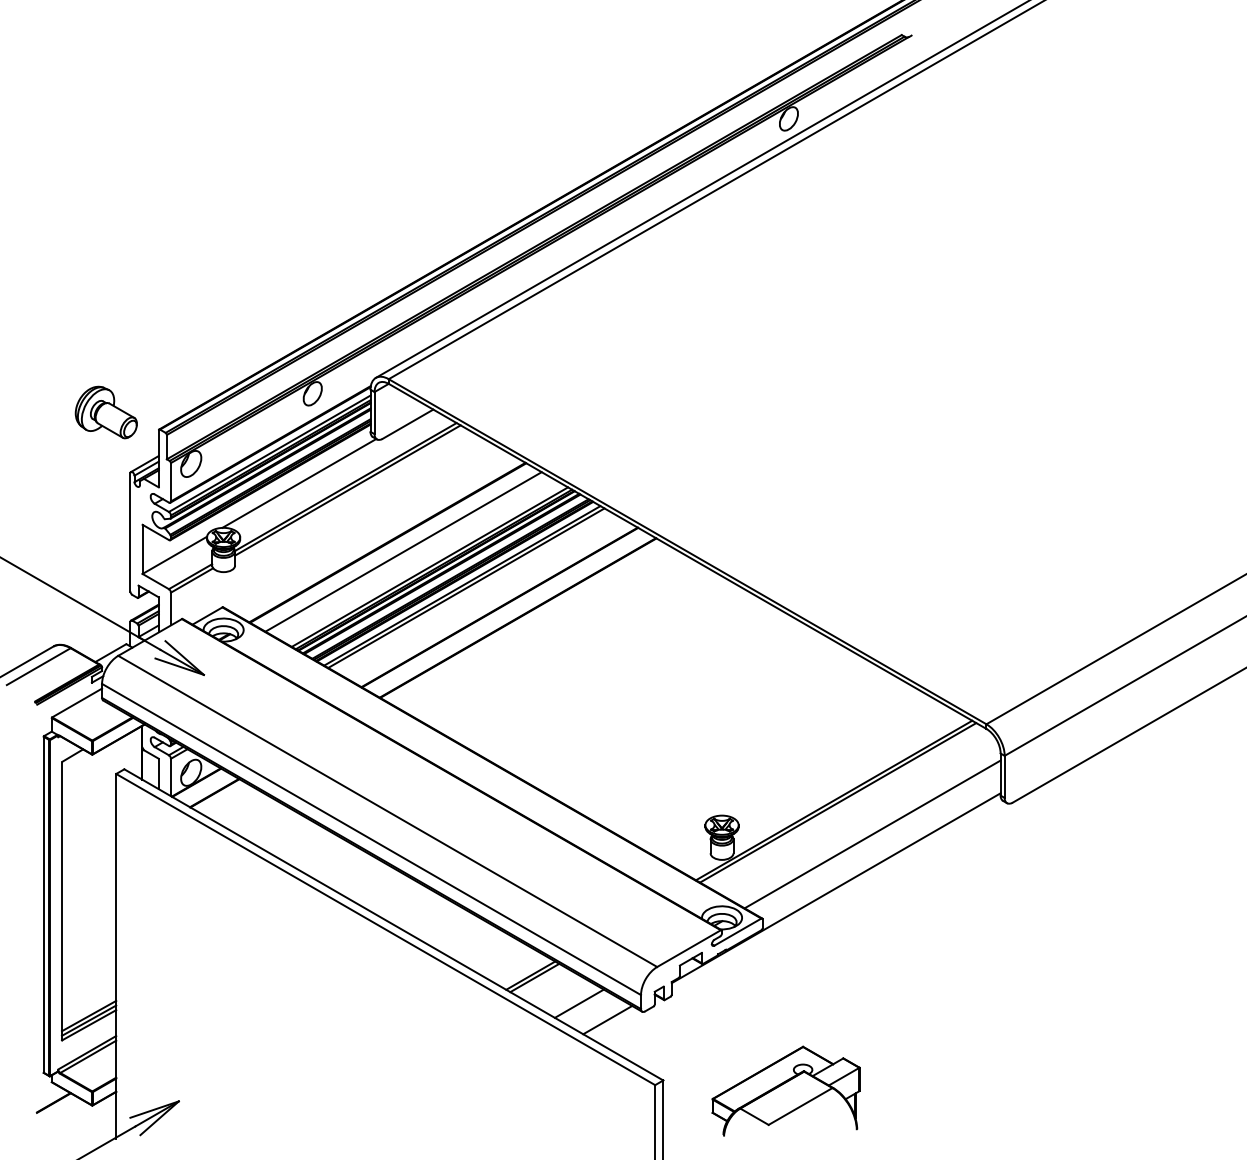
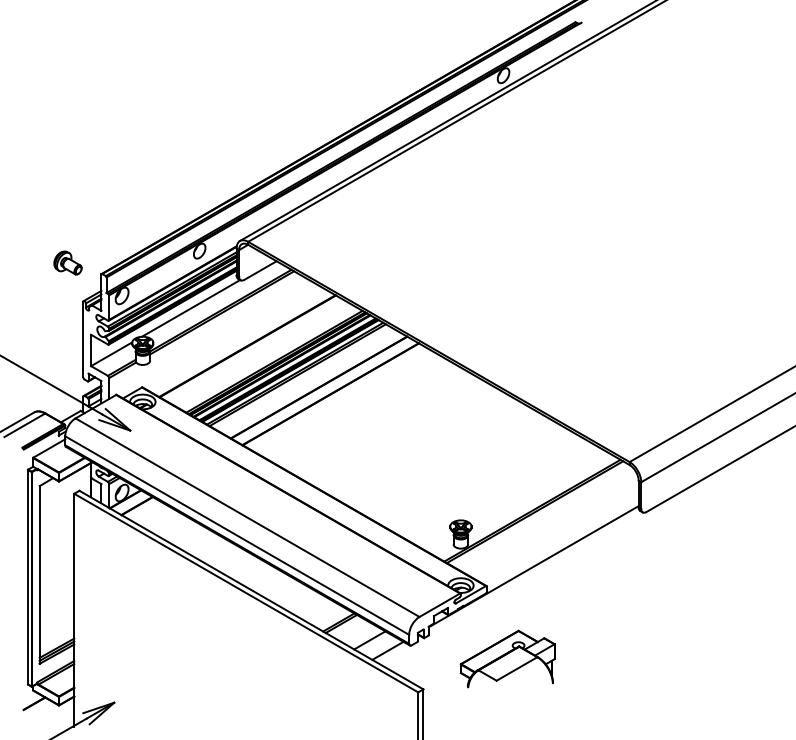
part: (105, 411) -> (67, 262), size x0.7
line: (403, 551) -> (257, 351), removed
line: (871, 834) -> (556, 532), removed
part: (785, 1090) -> (507, 658), moved

